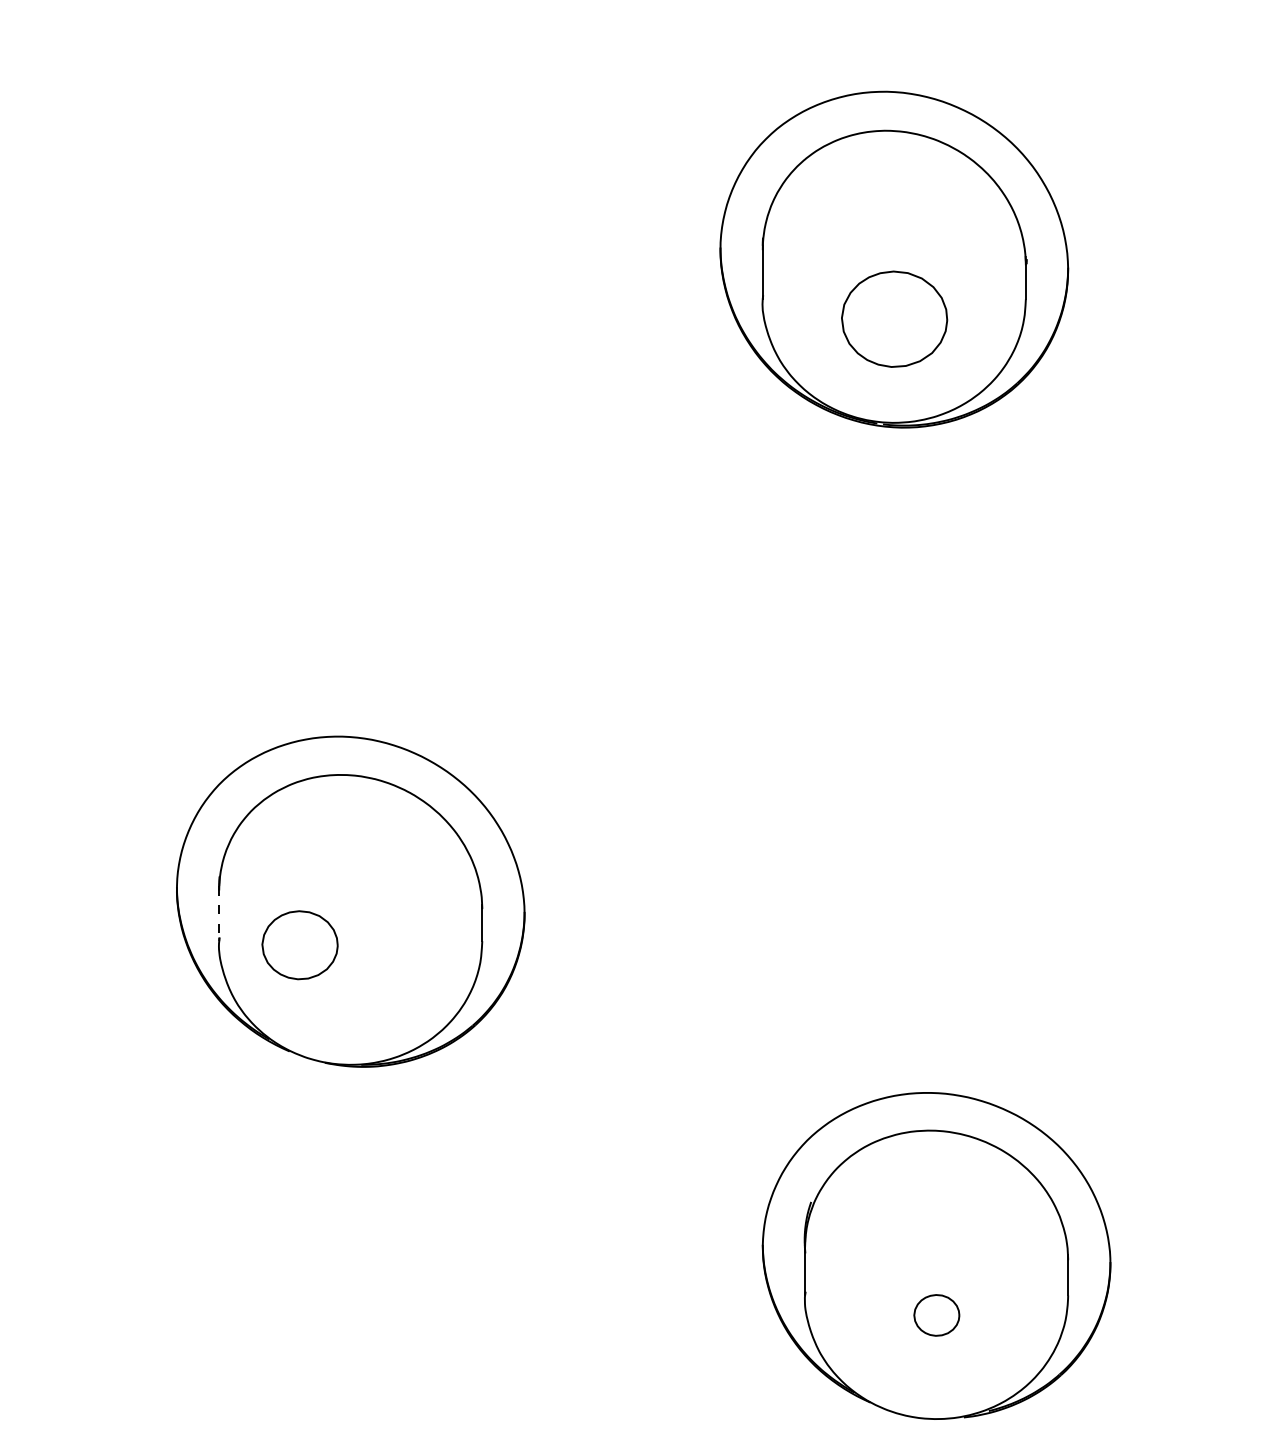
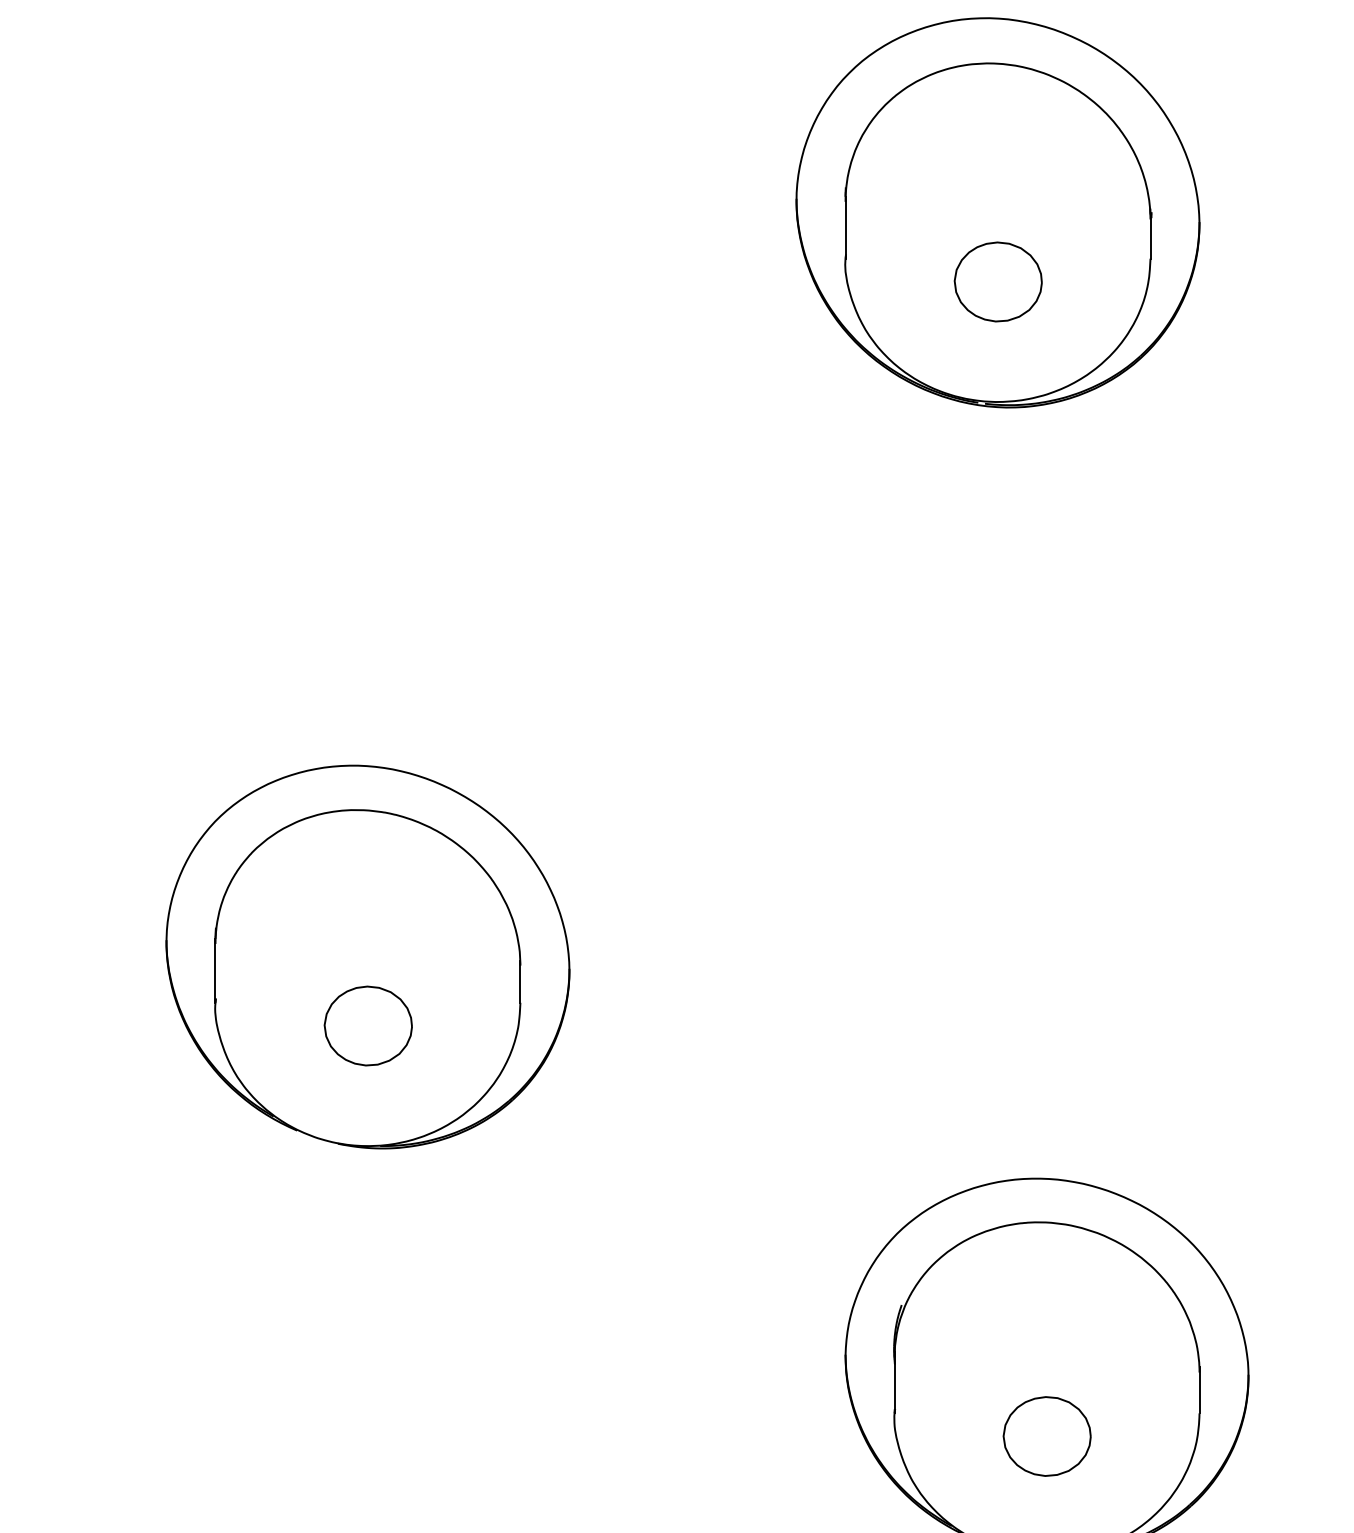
part: (894, 319) -> (998, 282), size x0.71
line: (219, 913) -> (215, 970), dashed -> solid
part: (299, 945) -> (367, 1026), moved
part: (936, 1315) -> (1046, 1436), size x1.67

